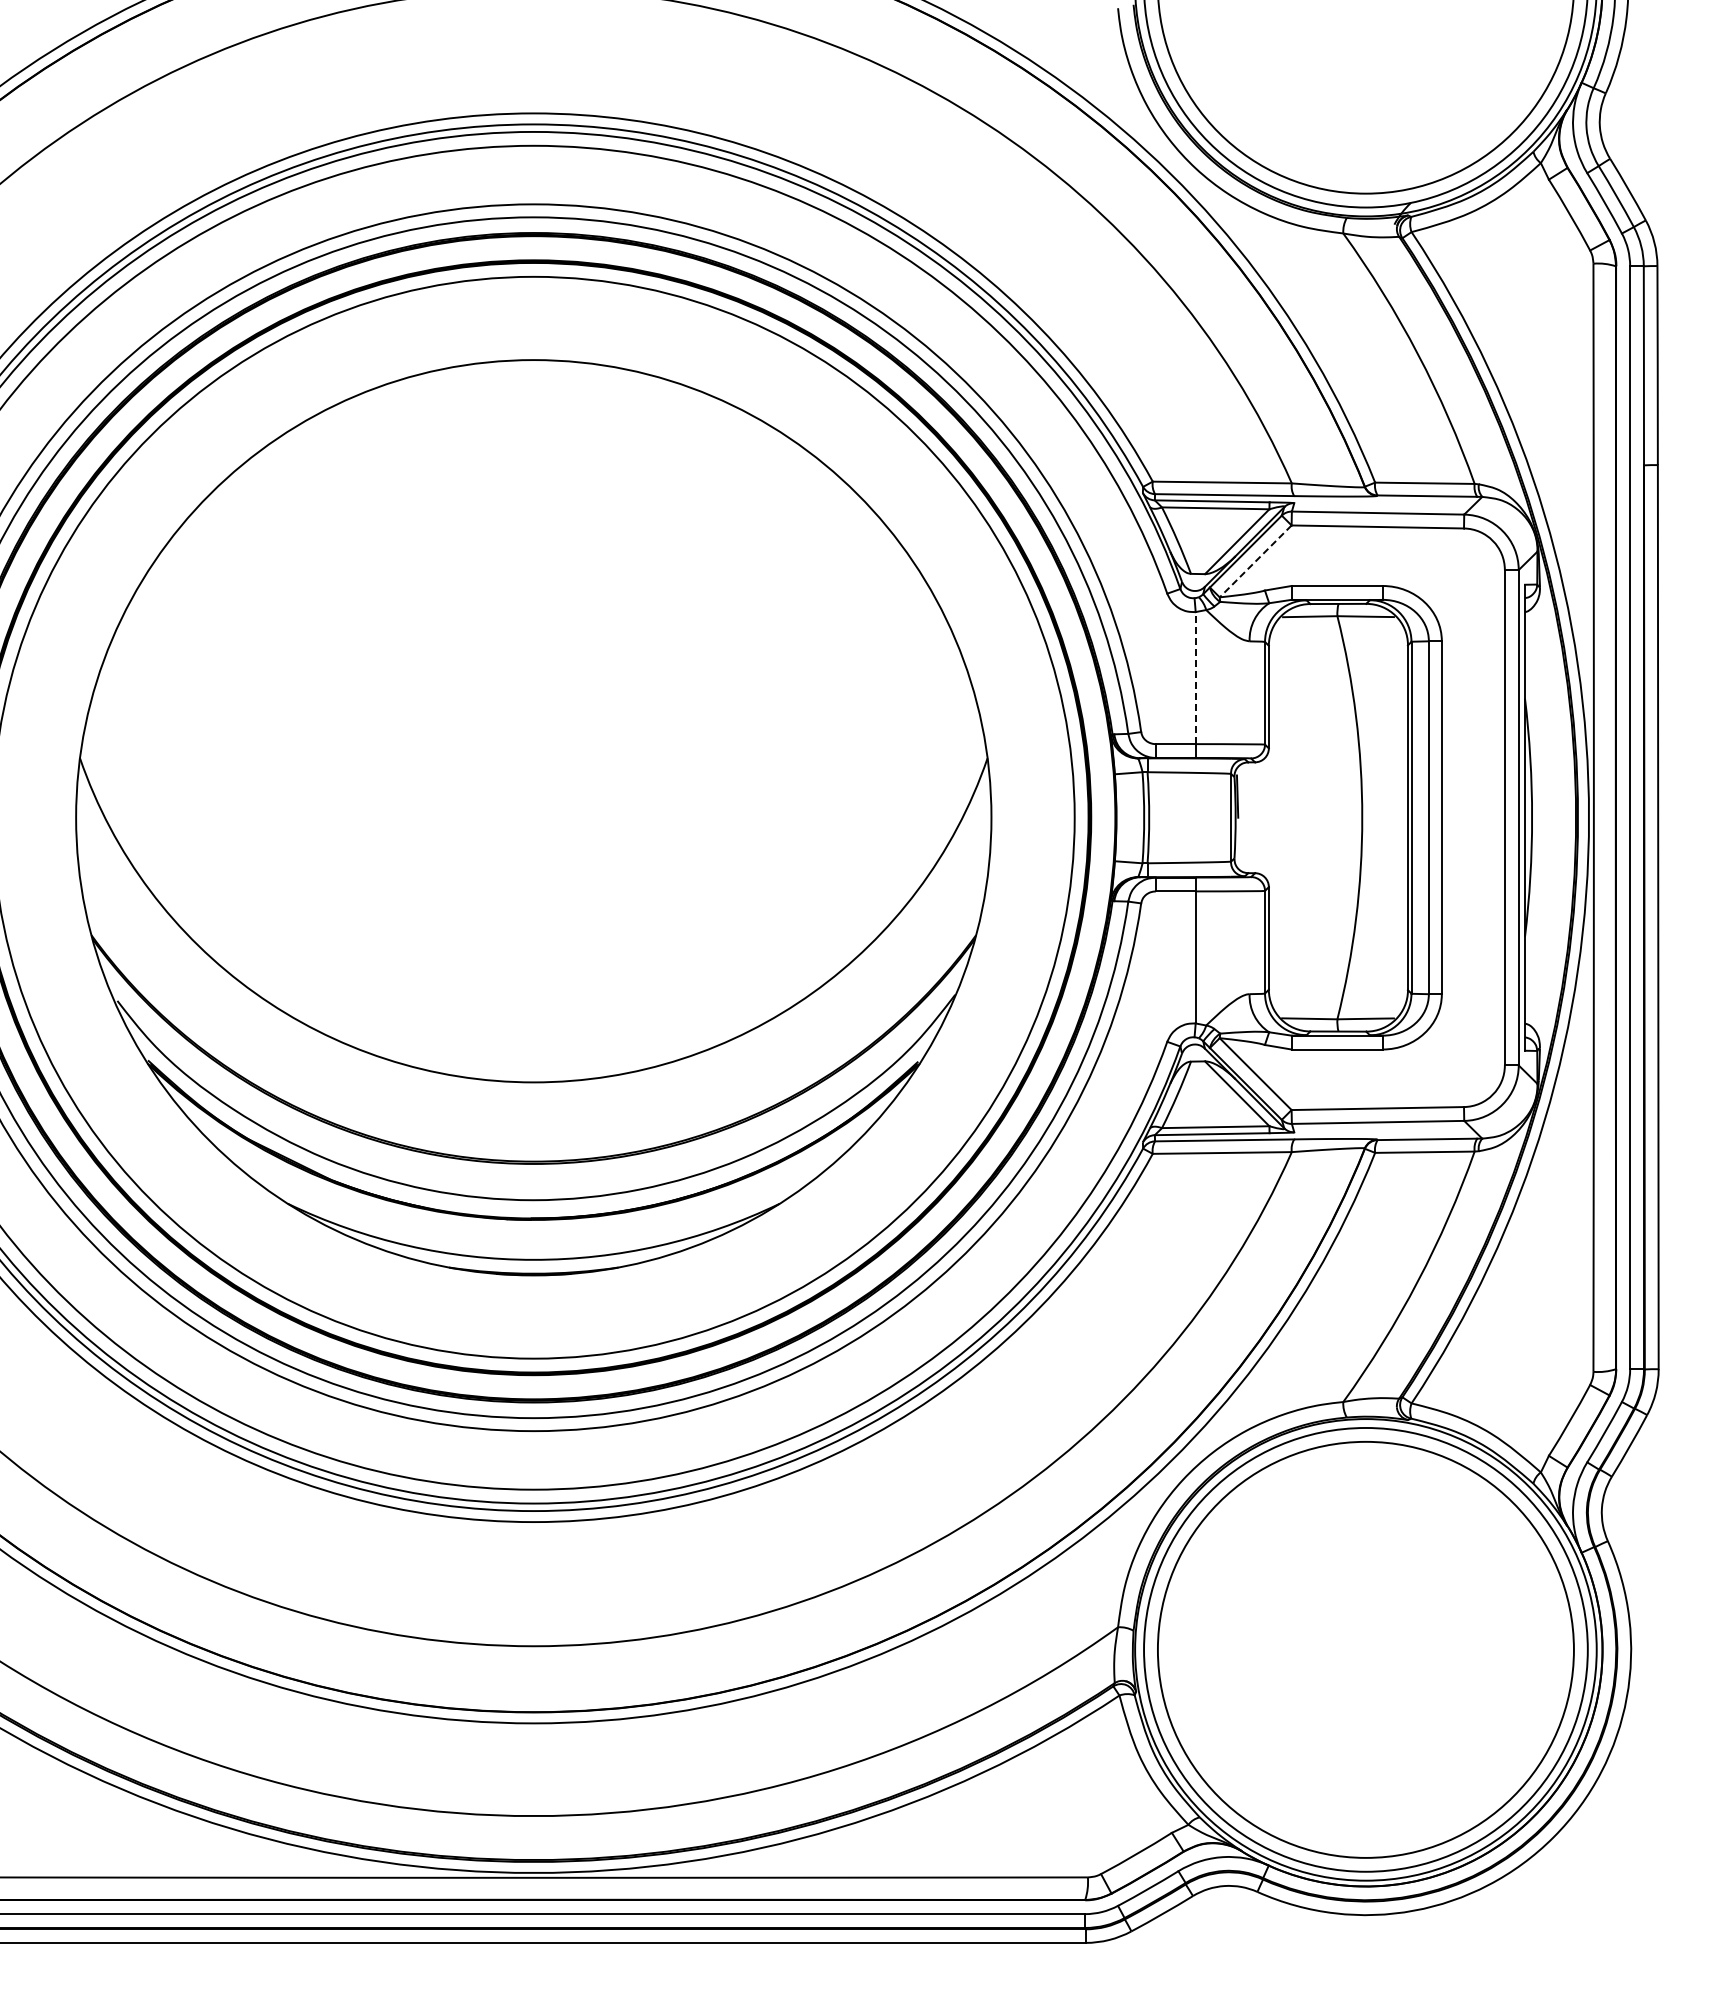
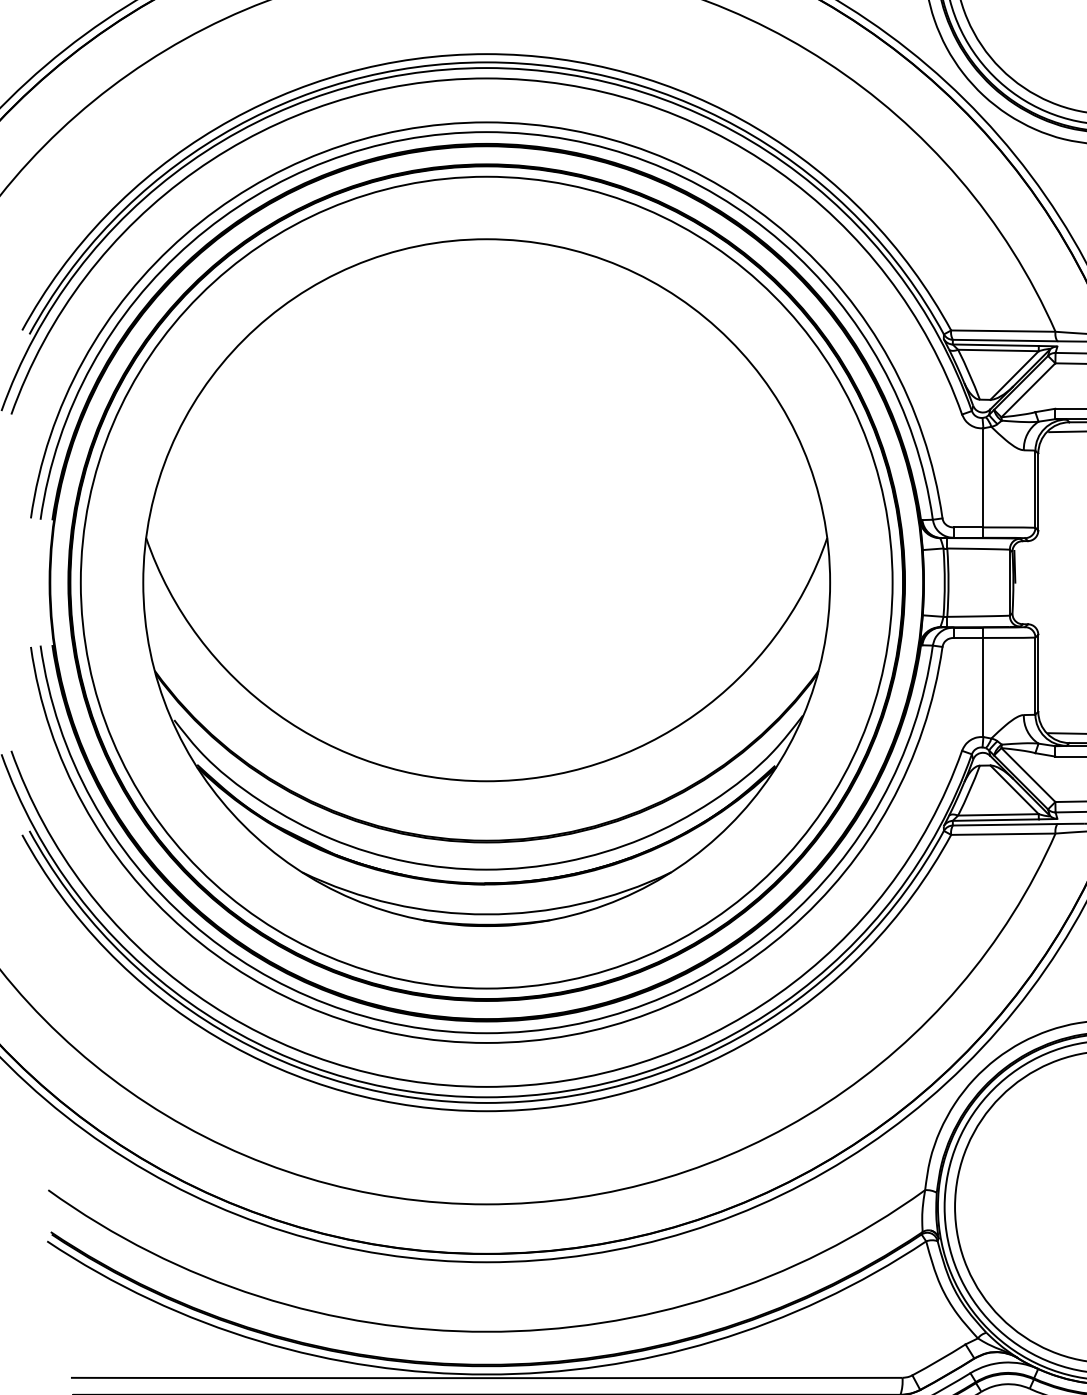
line: (1255, 561) -> (1028, 390), dashed -> solid
line: (1195, 677) -> (983, 477), dashed -> solid

